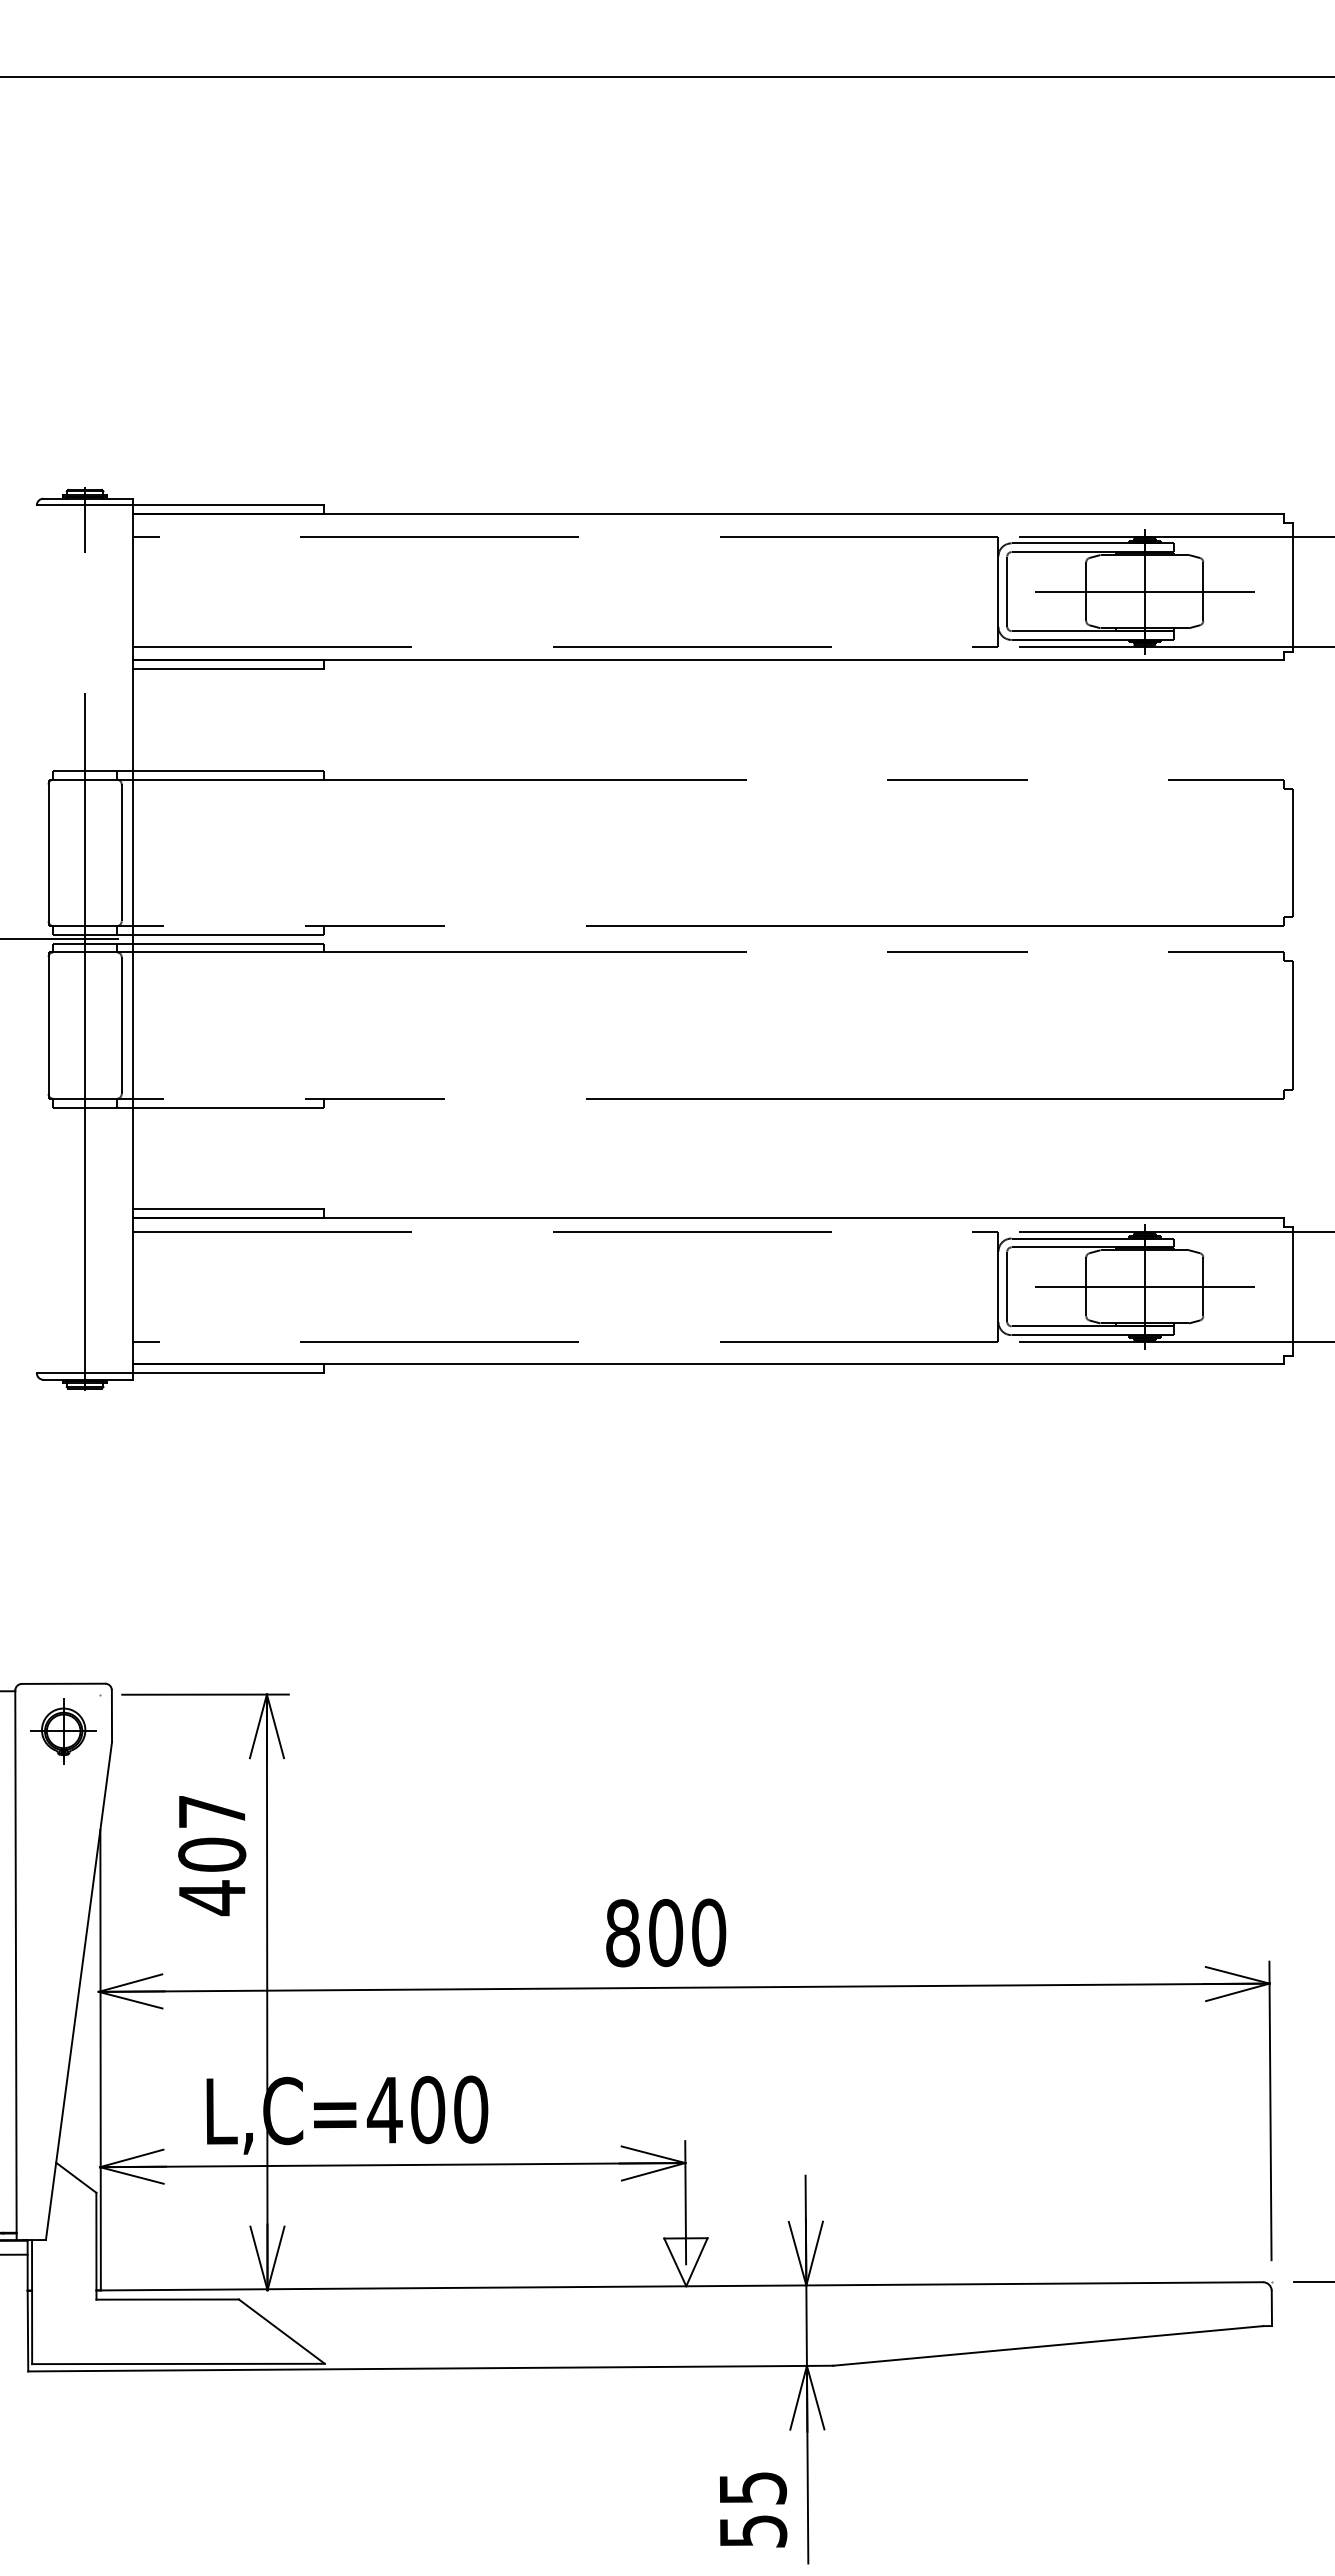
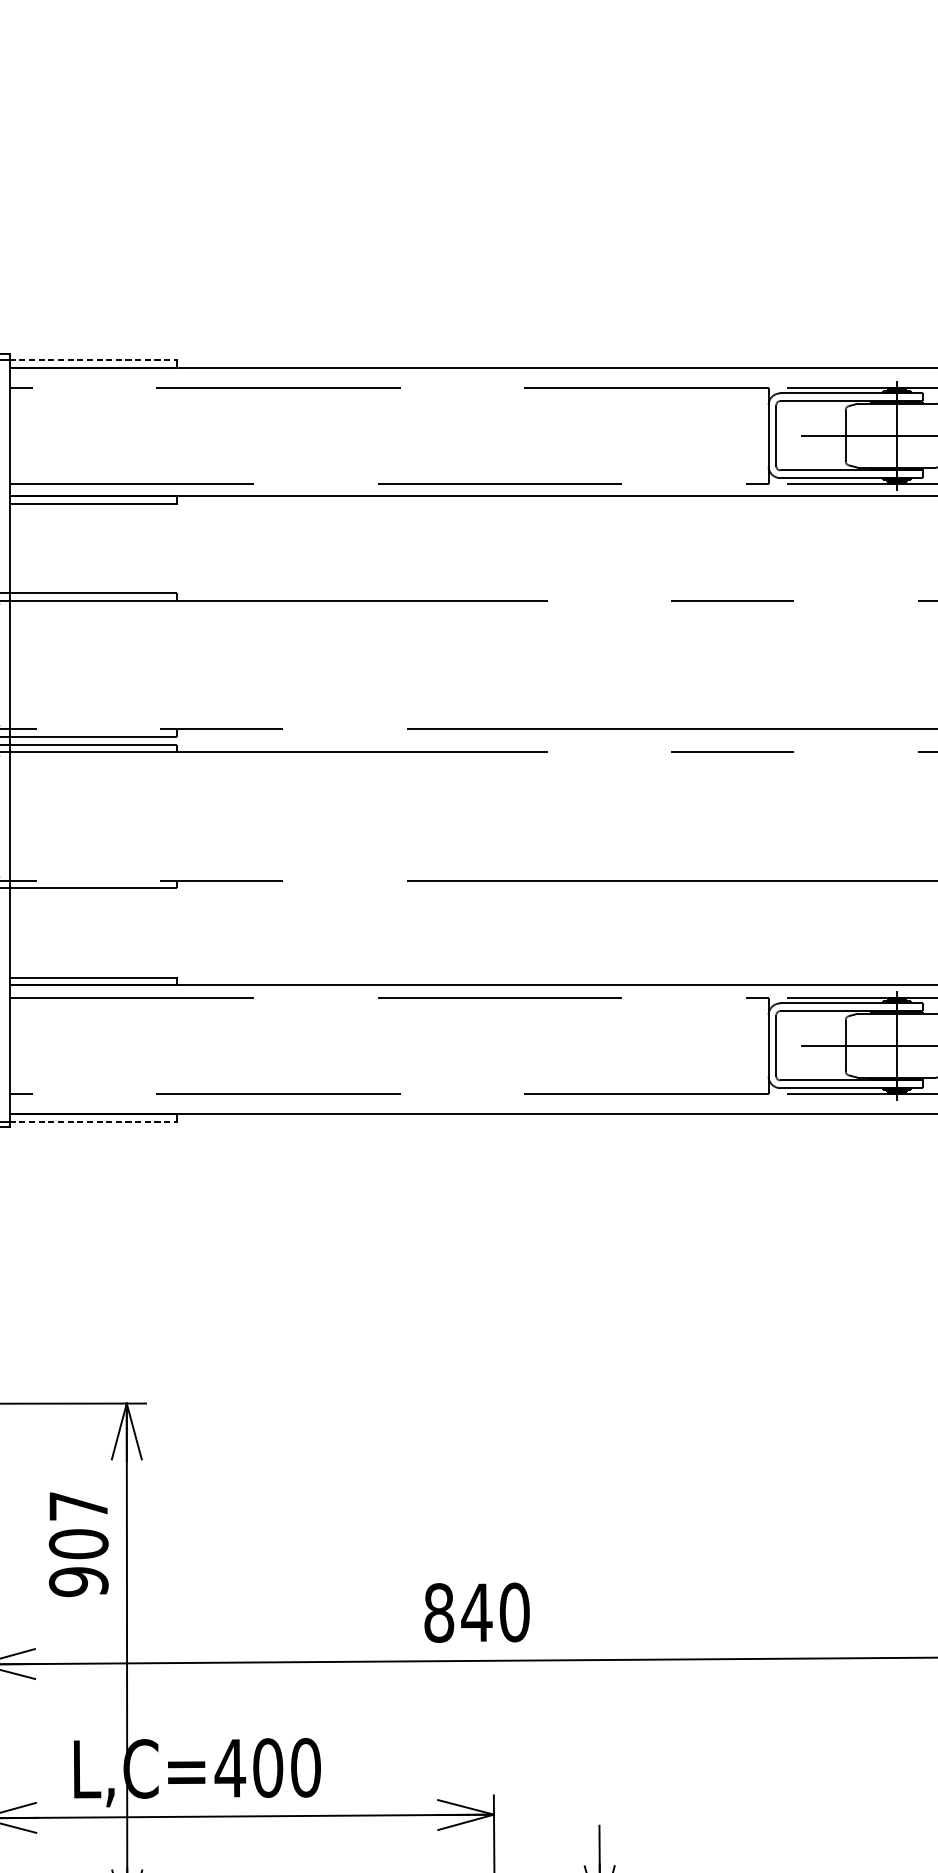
line: (229, 505) -> (93, 360), solid -> dashed
line: (229, 1373) -> (93, 1121), solid -> dashed
text: (212, 1898) -> (79, 1582), 407 -> 907
text: (665, 1932) -> (476, 1612), 800 -> 840

